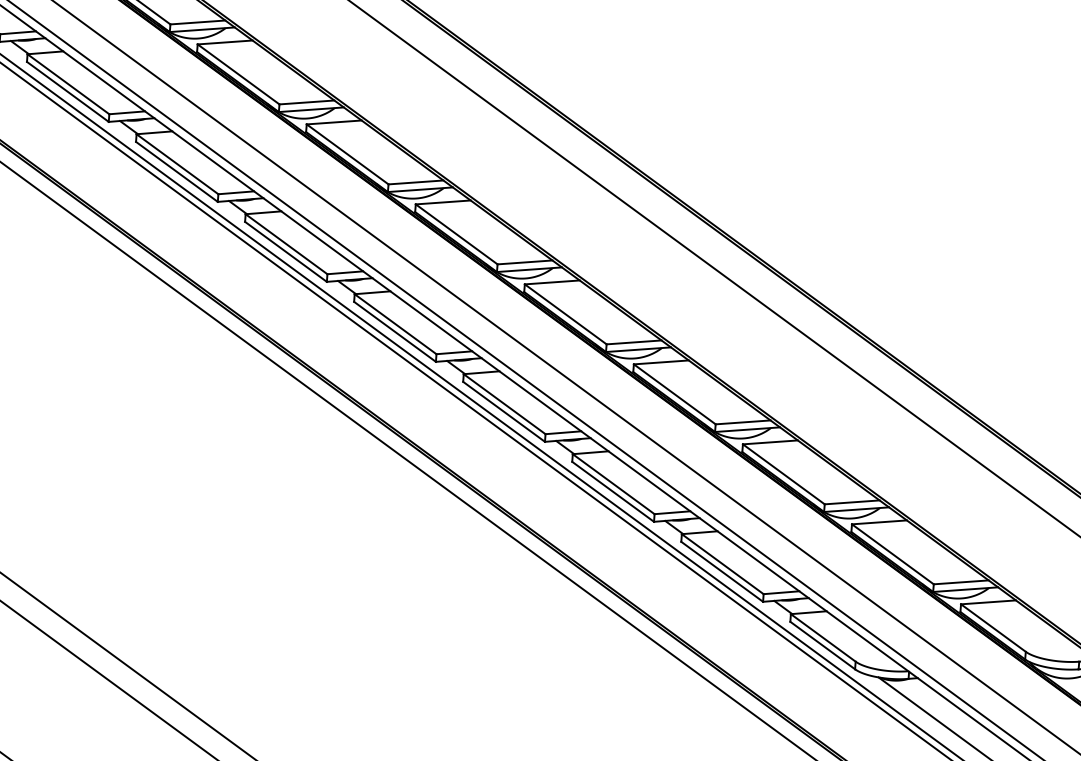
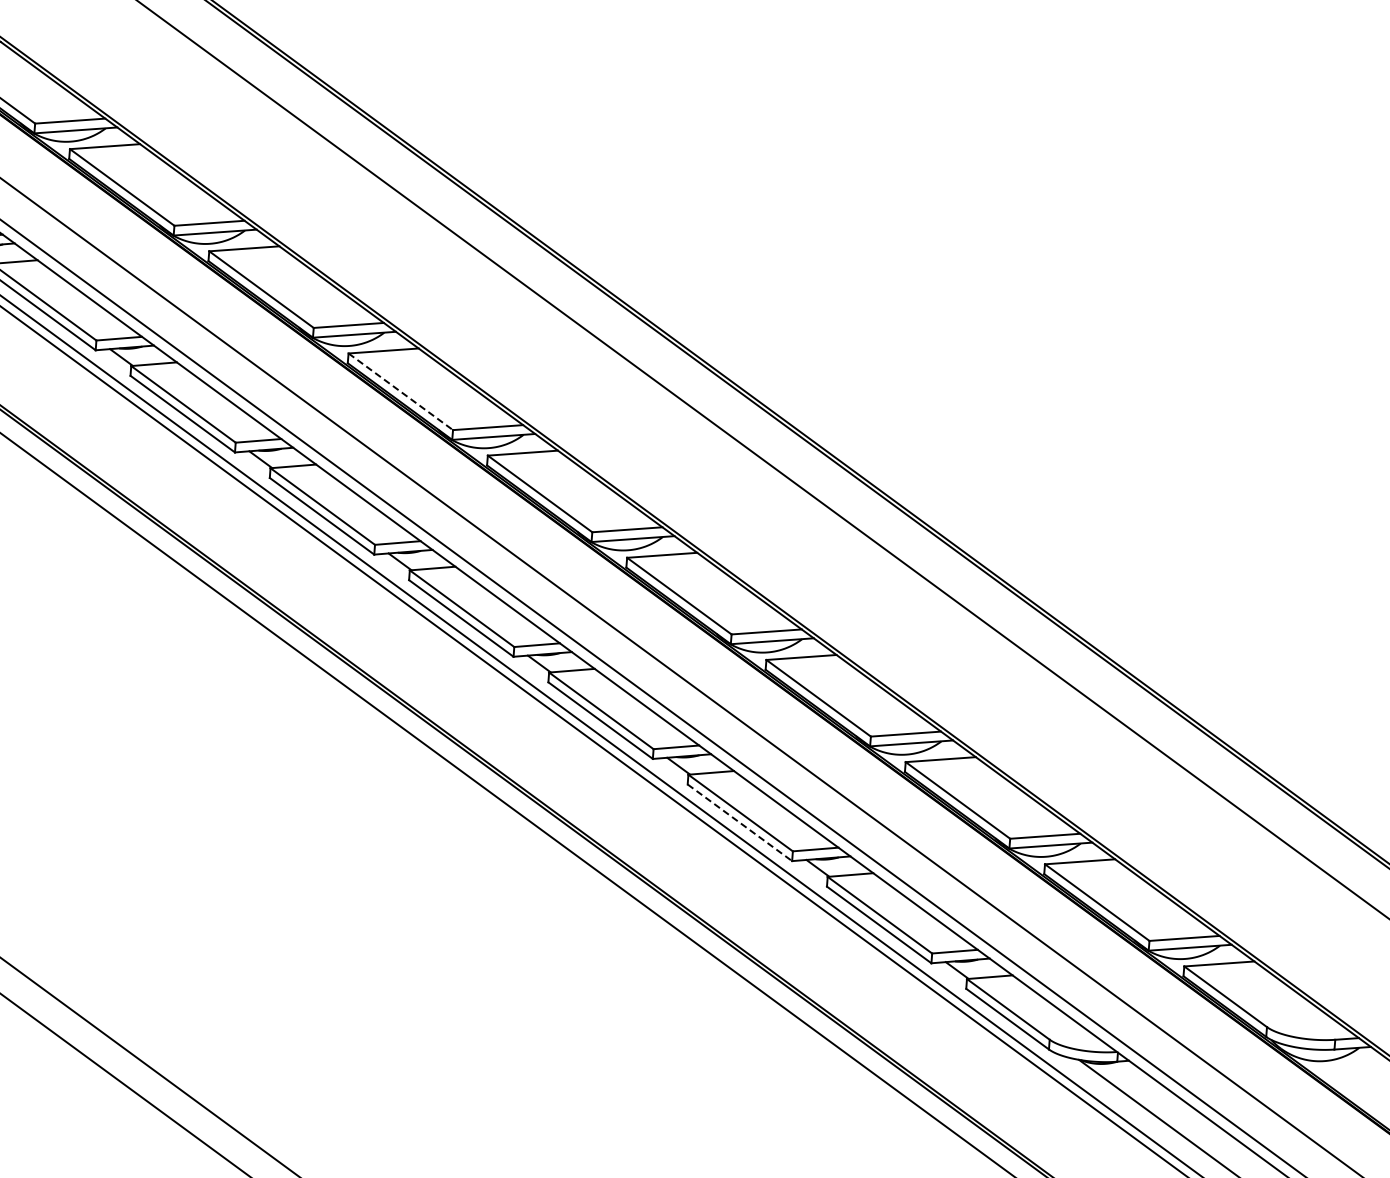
line: (347, 154) -> (400, 391), solid -> dashed
line: (612, 491) -> (739, 822), solid -> dashed

